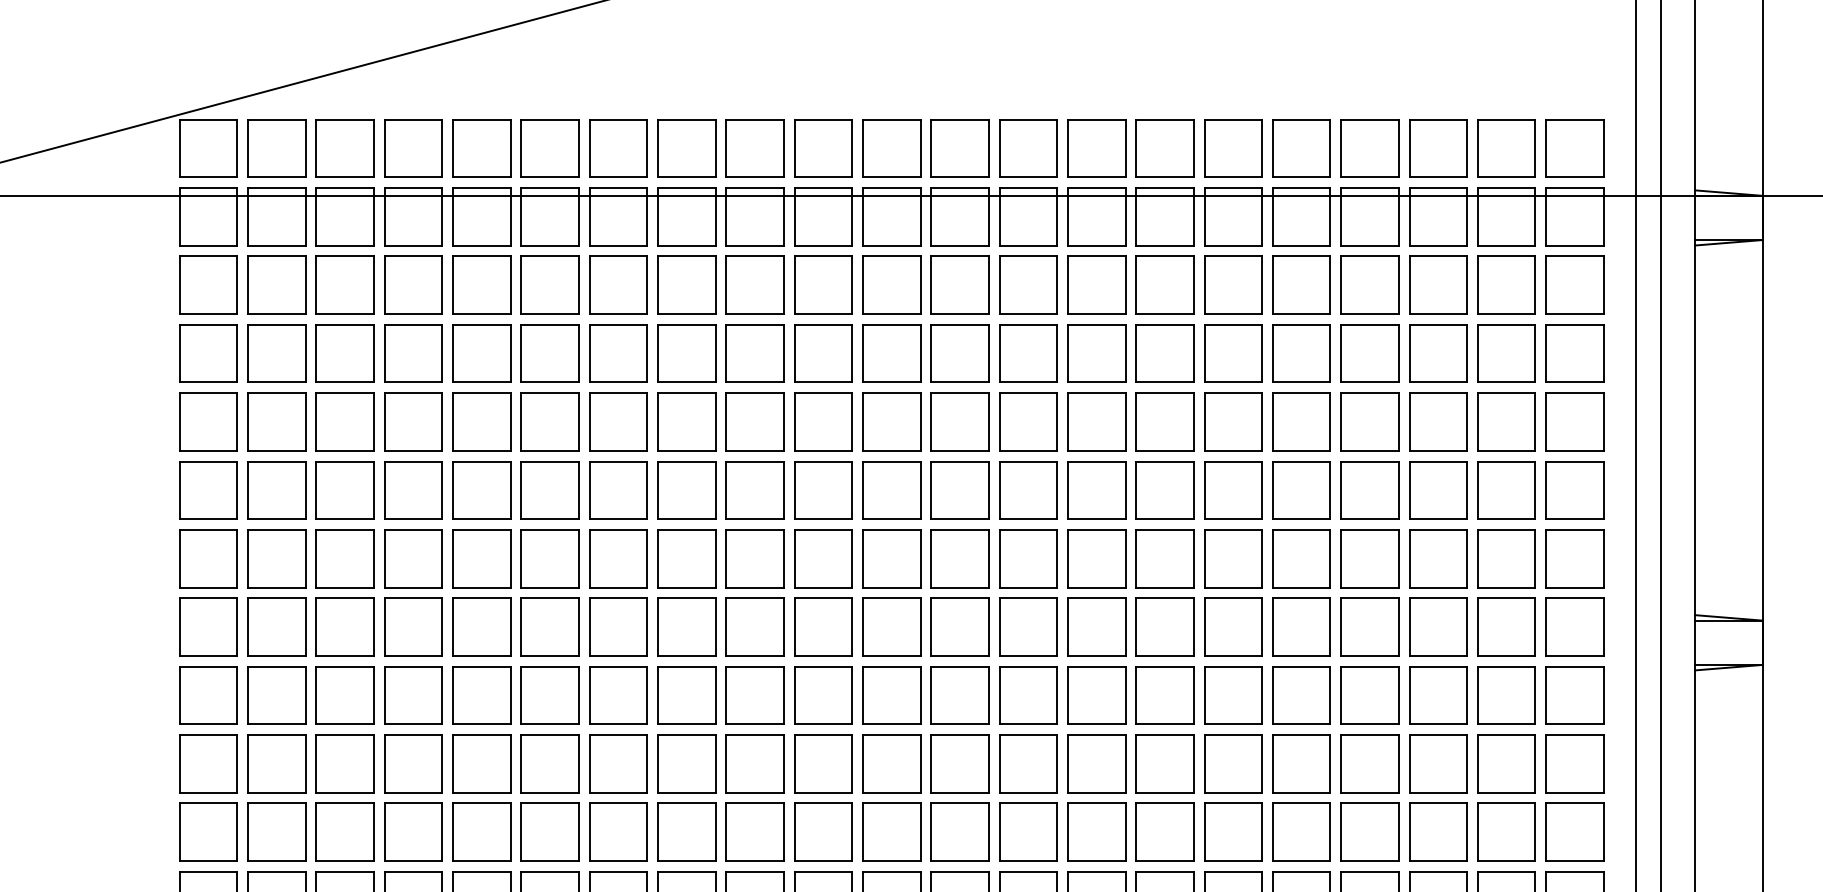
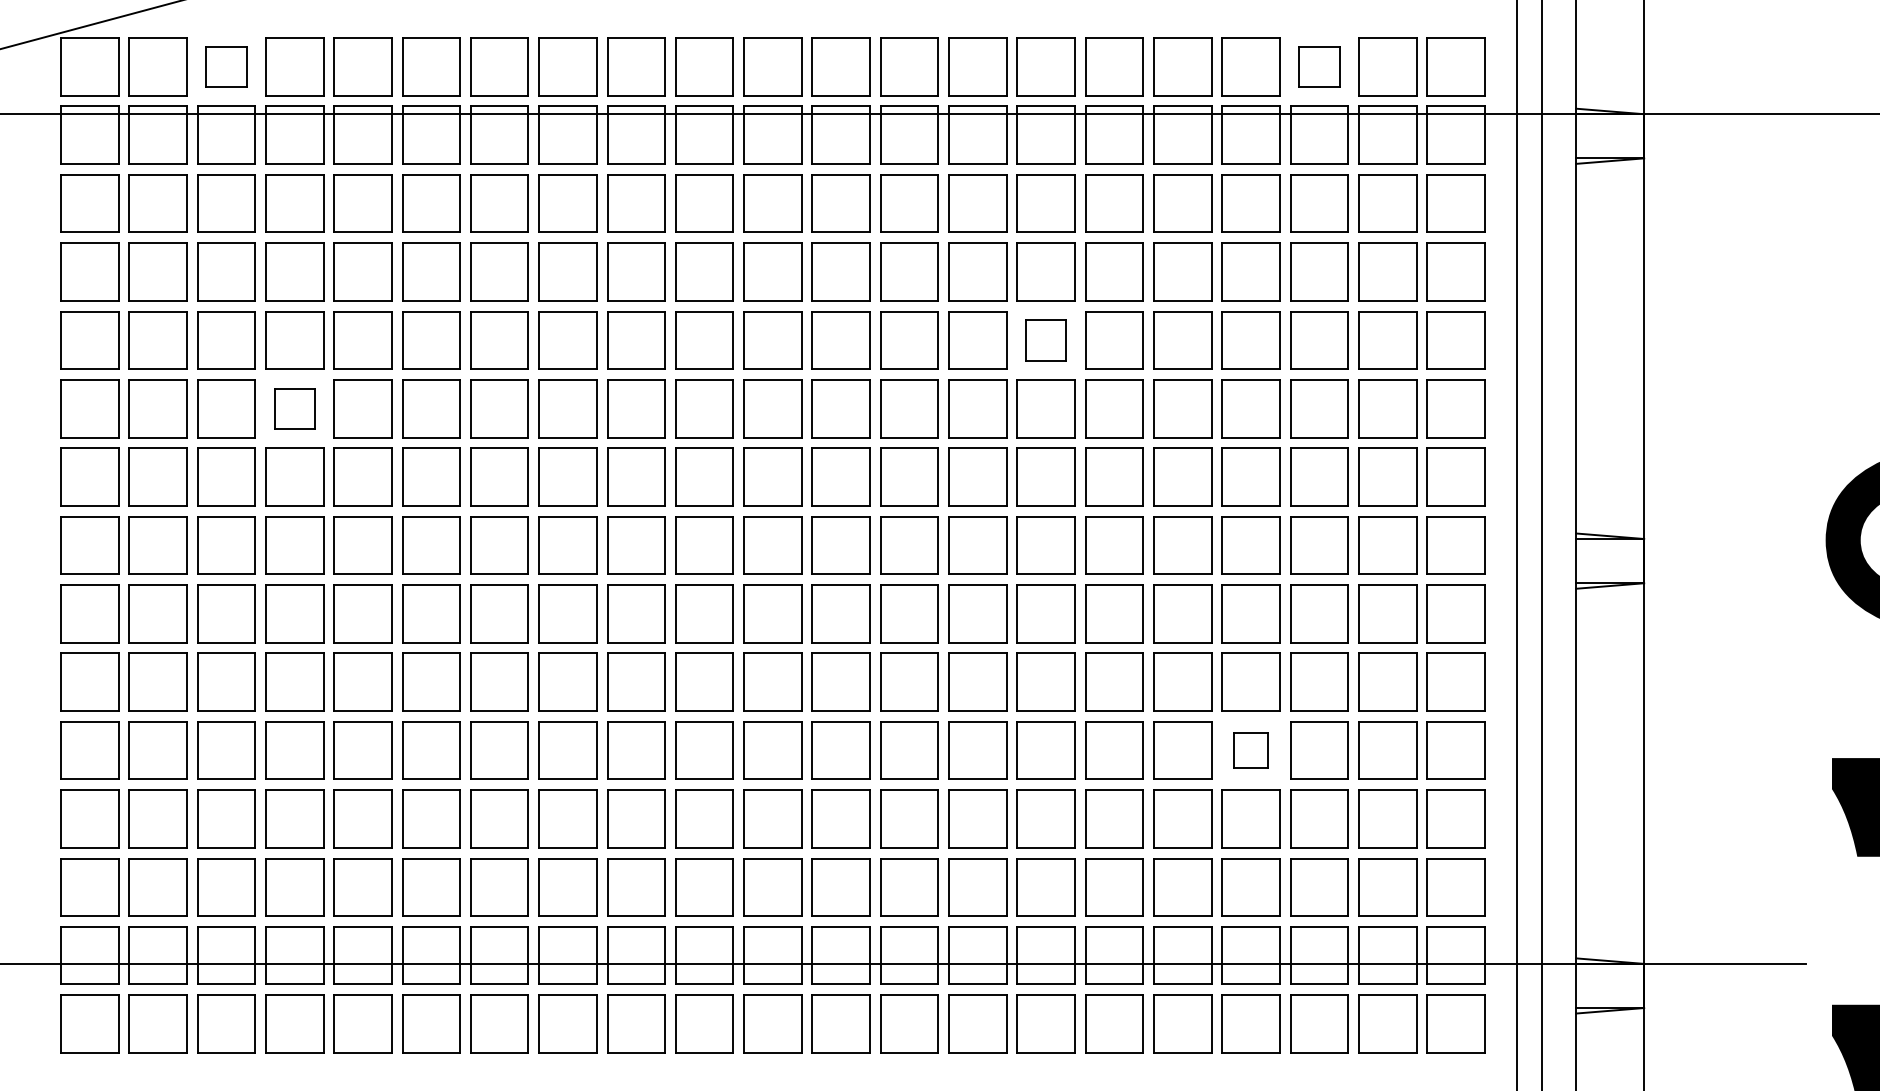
part: (345, 148) -> (226, 66), size x0.7
part: (1438, 148) -> (1319, 66), size x0.7
part: (1164, 422) -> (1045, 340), size x0.7
part: (413, 490) -> (294, 408), size x0.7
part: (1369, 832) -> (1250, 750), size x0.6

